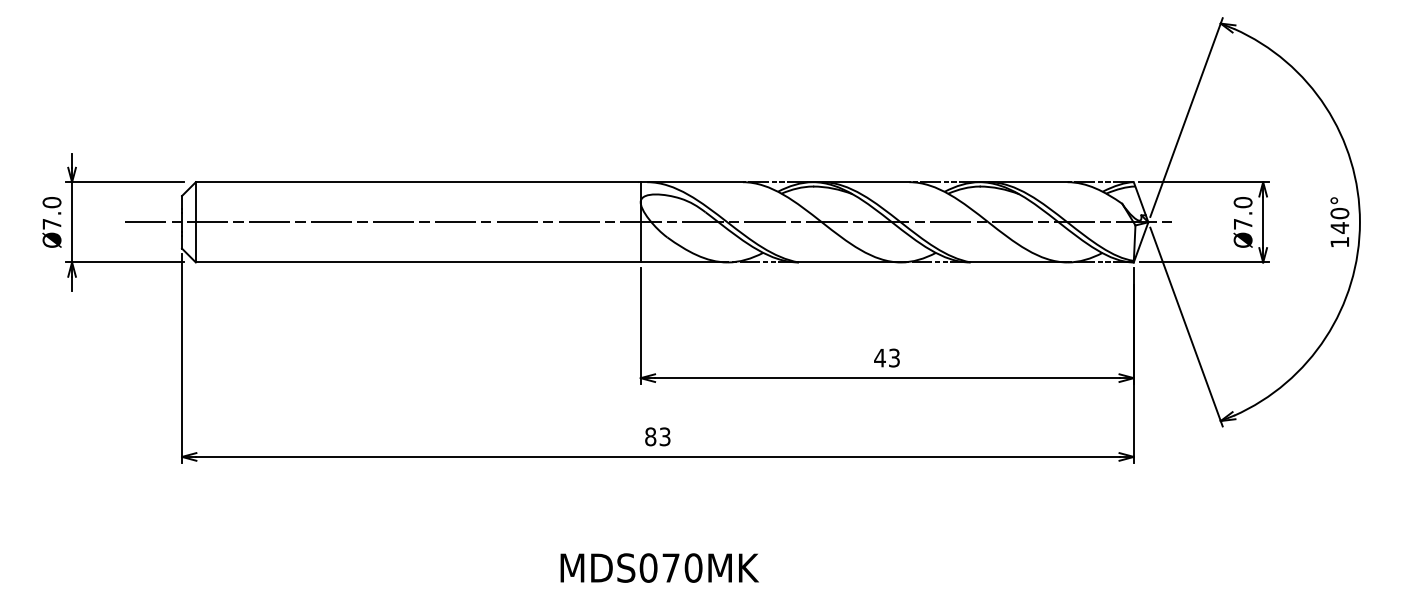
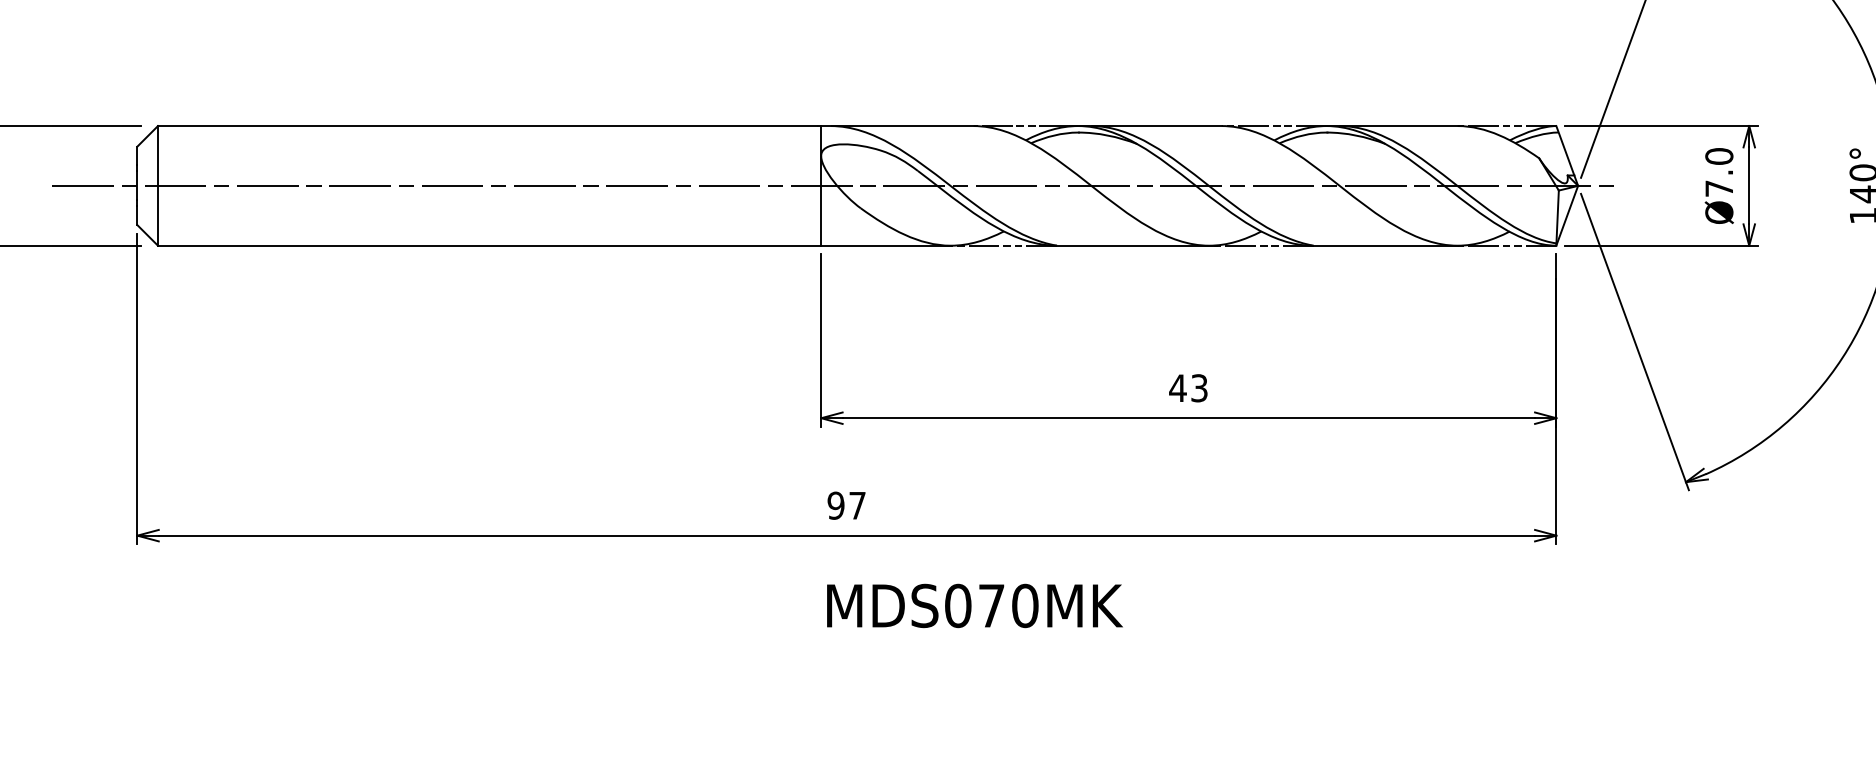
text: (657, 436) -> (846, 505), 83 -> 97
text: (659, 567) -> (974, 605), moved

